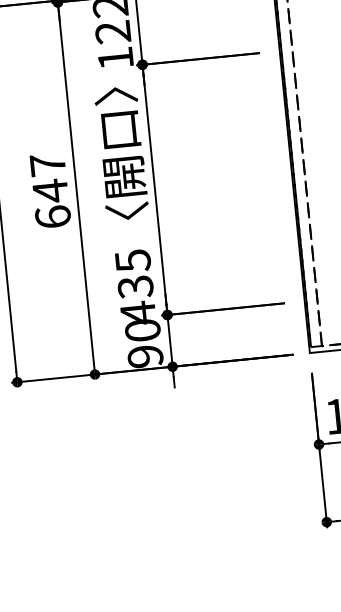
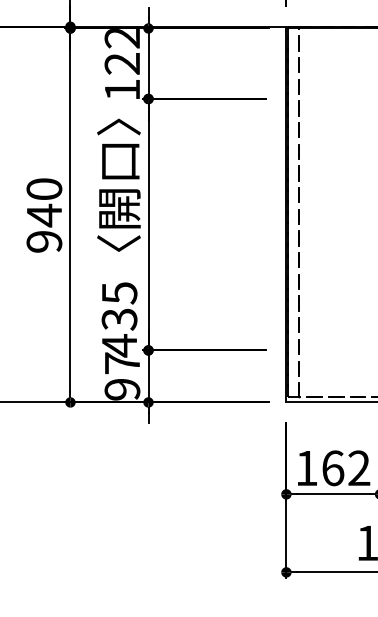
text: (50, 191) -> (44, 215), 647 -> 940
text: (142, 330) -> (122, 363), 90 -> 97

